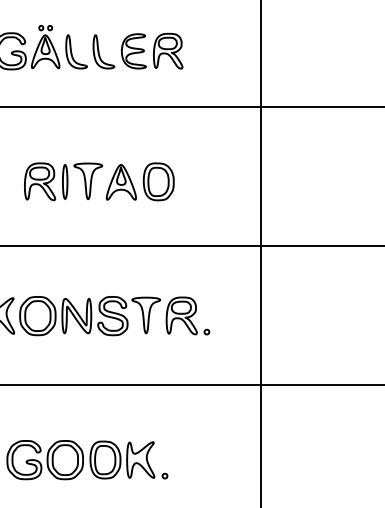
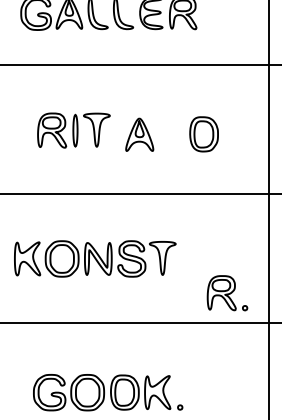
part: (63, 181) -> (73, 130), moved
part: (158, 181) -> (203, 134), moved
part: (187, 315) -> (227, 292), moved

